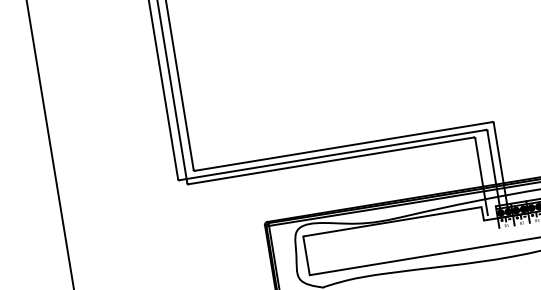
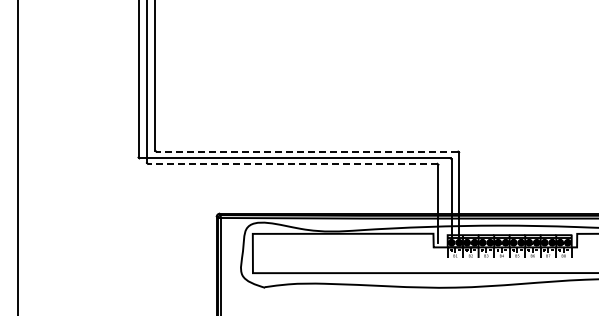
line: (343, 146) -> (307, 151), solid -> dashed
line: (331, 160) -> (292, 163), solid -> dashed

